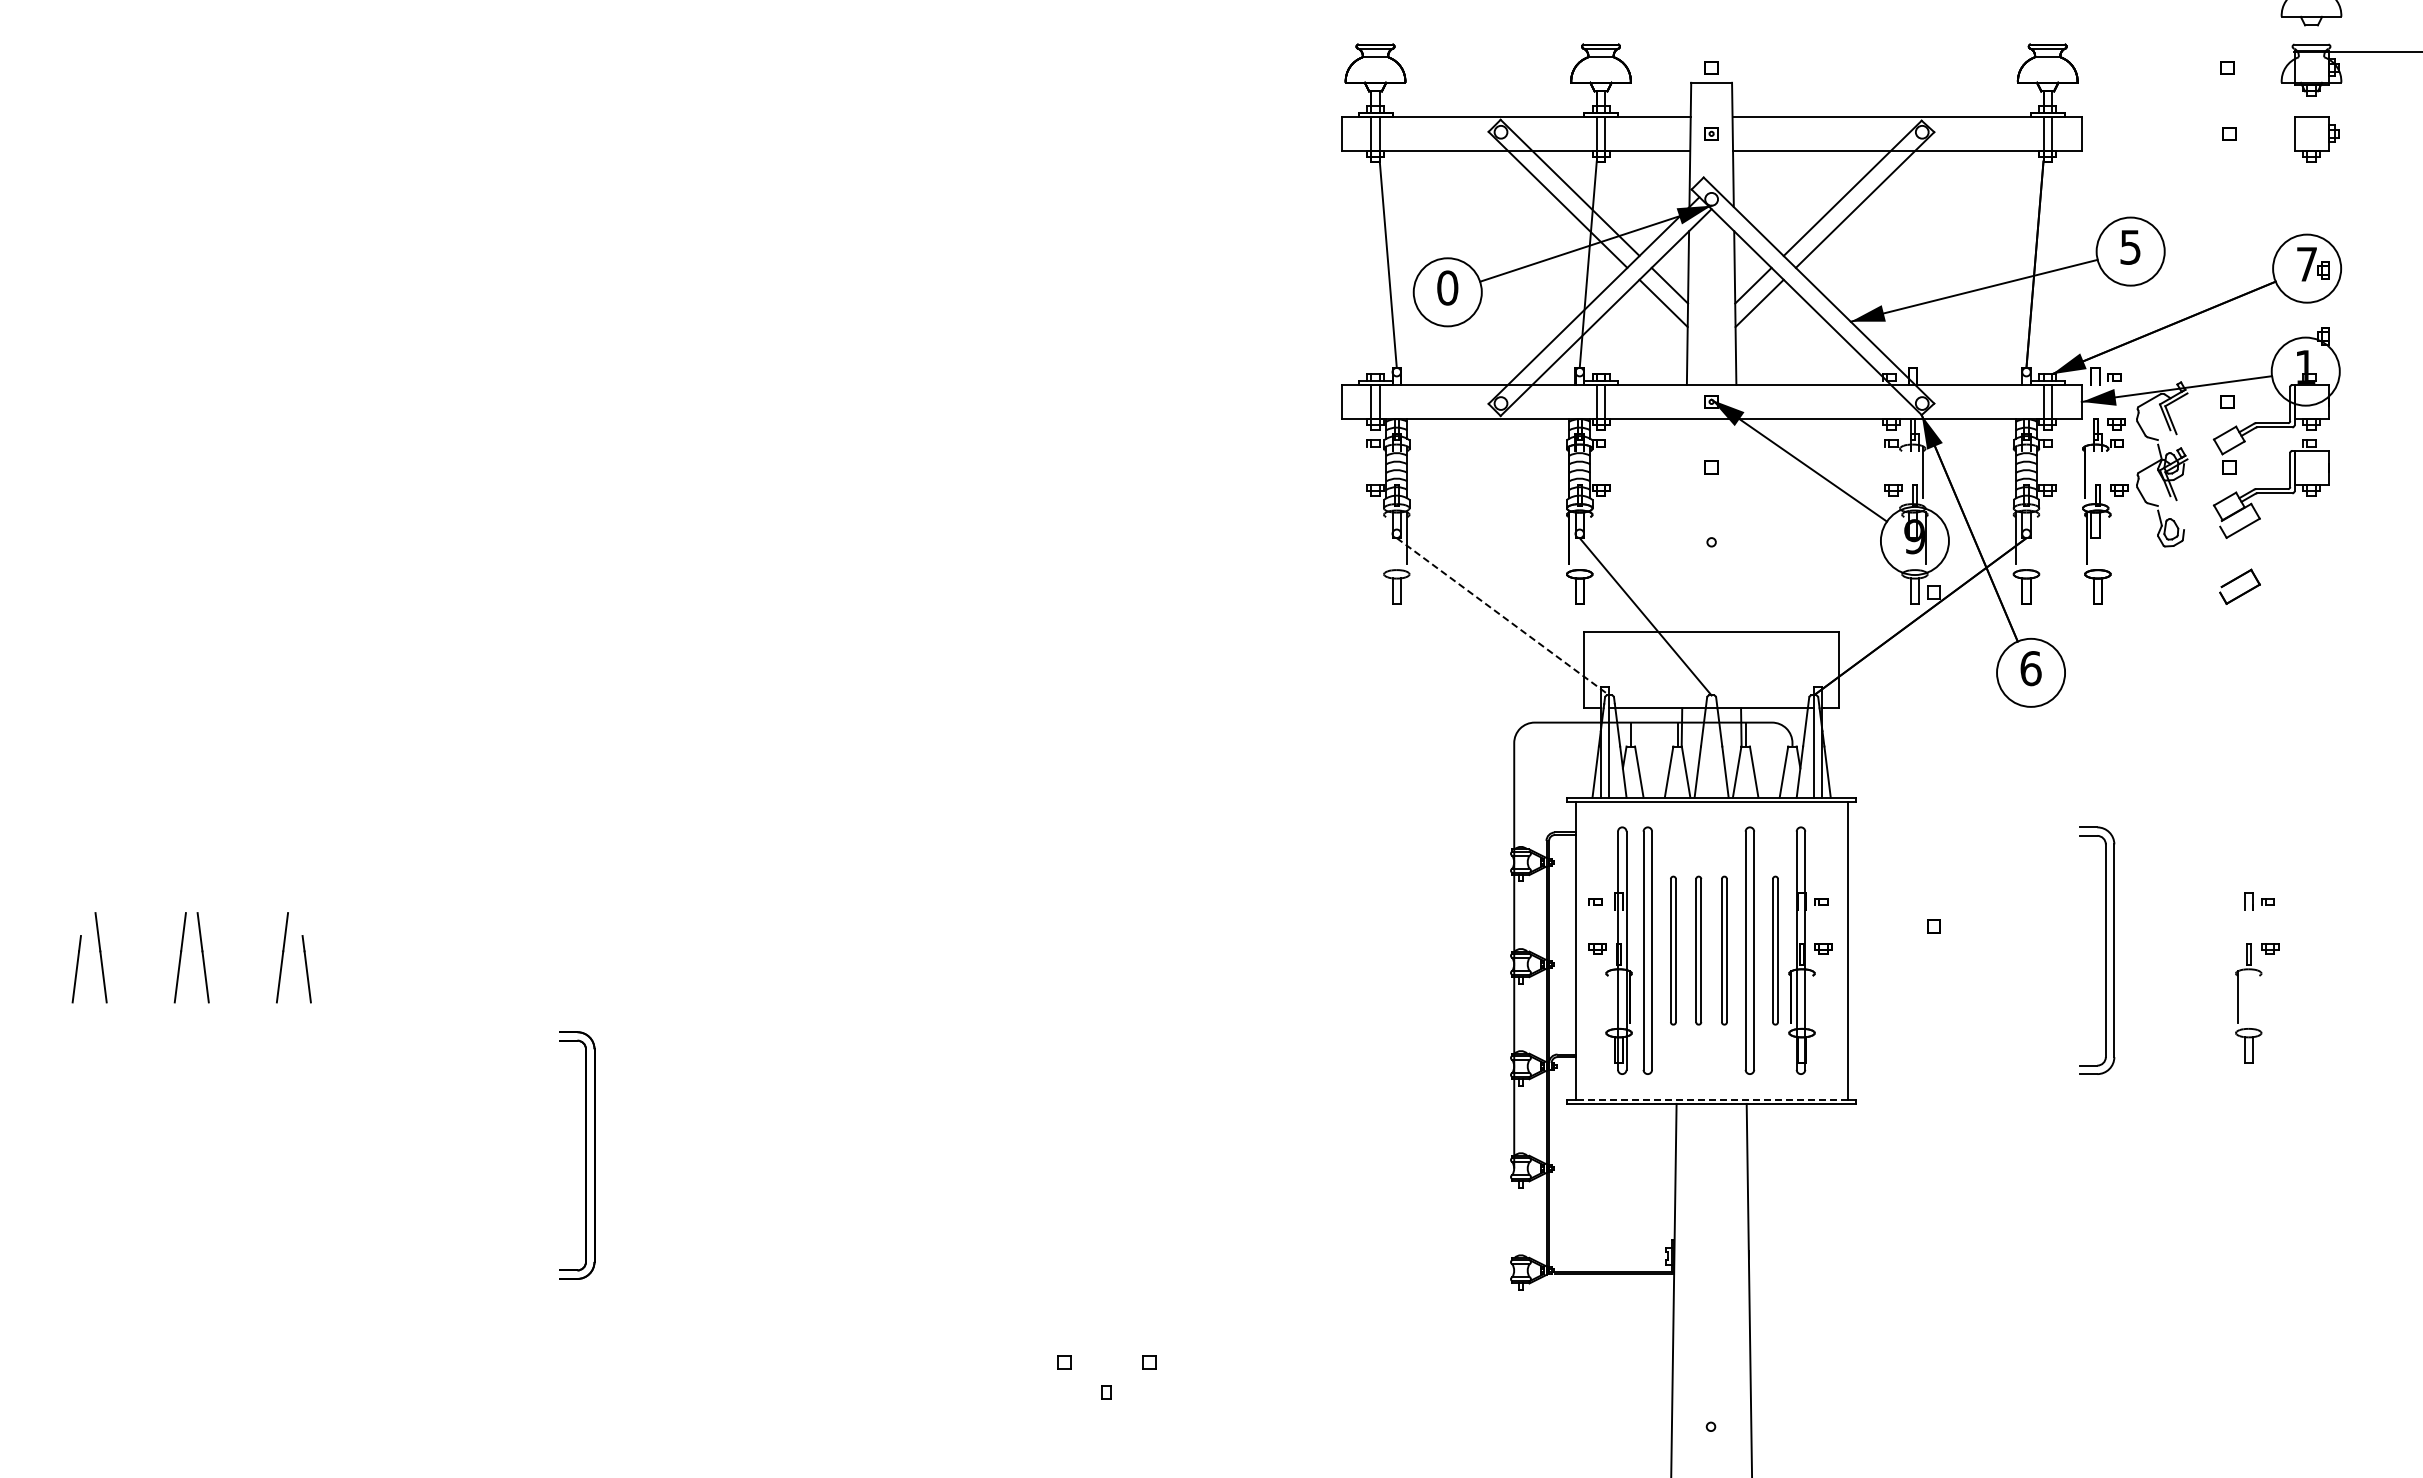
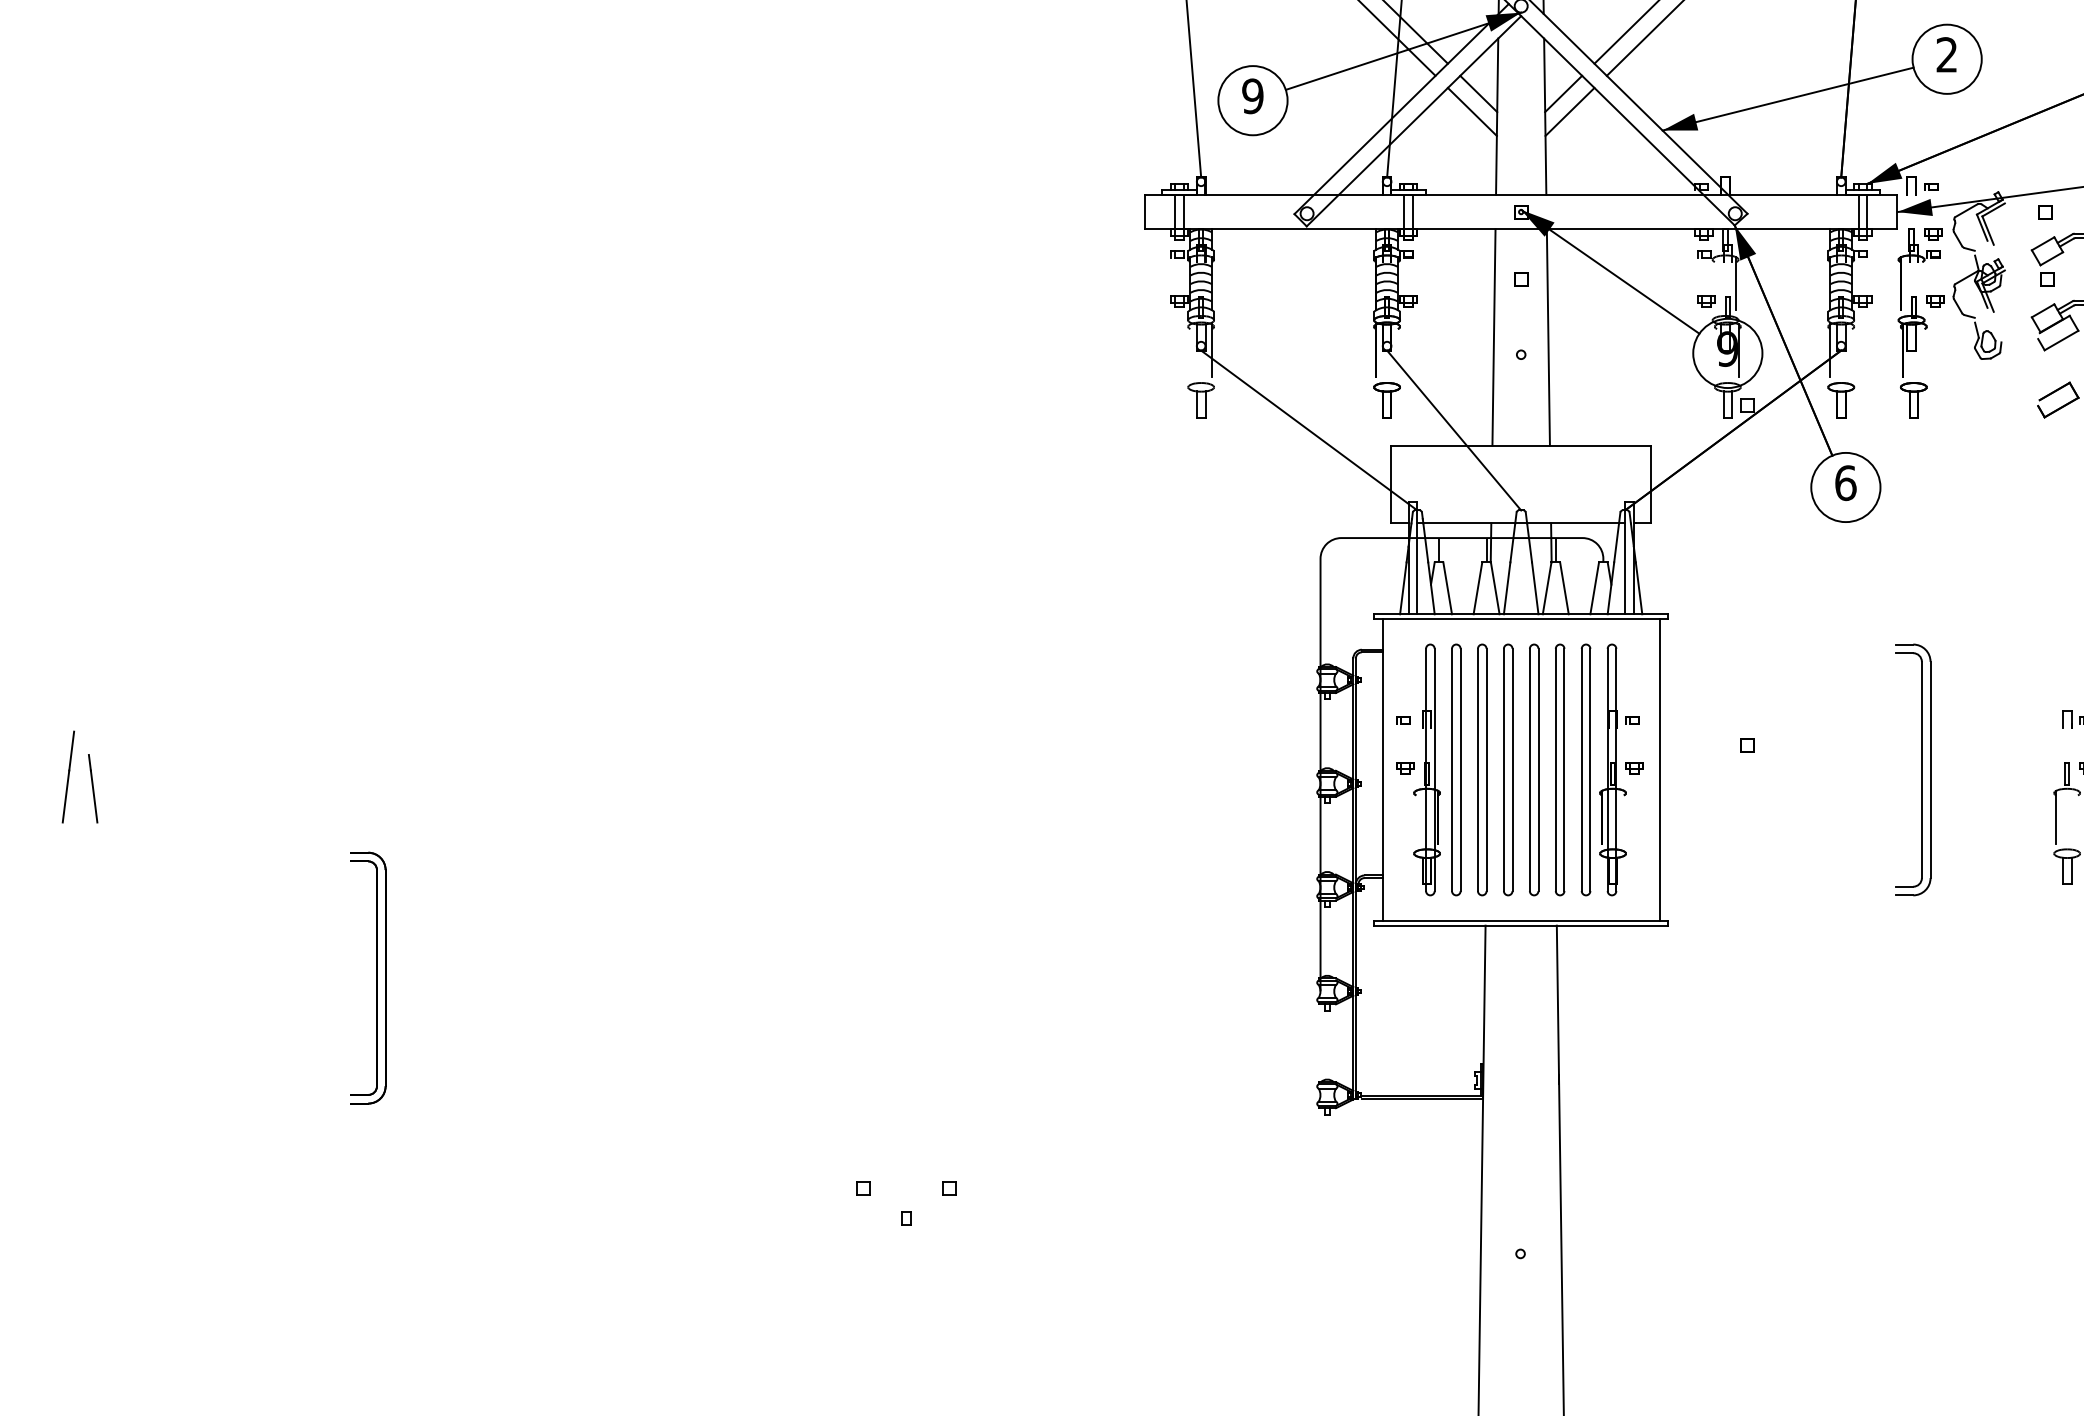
text: (2130, 246) -> (1946, 54), 5 -> 2
text: (1447, 287) -> (1252, 95), 0 -> 9
line: (1684, 524) -> (1493, 336), added
line: (1737, 524) -> (1547, 336), added
line: (1503, 617) -> (1309, 431), dashed -> solid
part: (1673, 950) -> (1482, 769), size x1.67
part: (1698, 950) -> (1507, 769), size x1.67
part: (1724, 950) -> (1534, 769), size x1.67
part: (1775, 950) -> (1586, 769), size x1.67
line: (1711, 1099) -> (1521, 921), dashed -> solid

